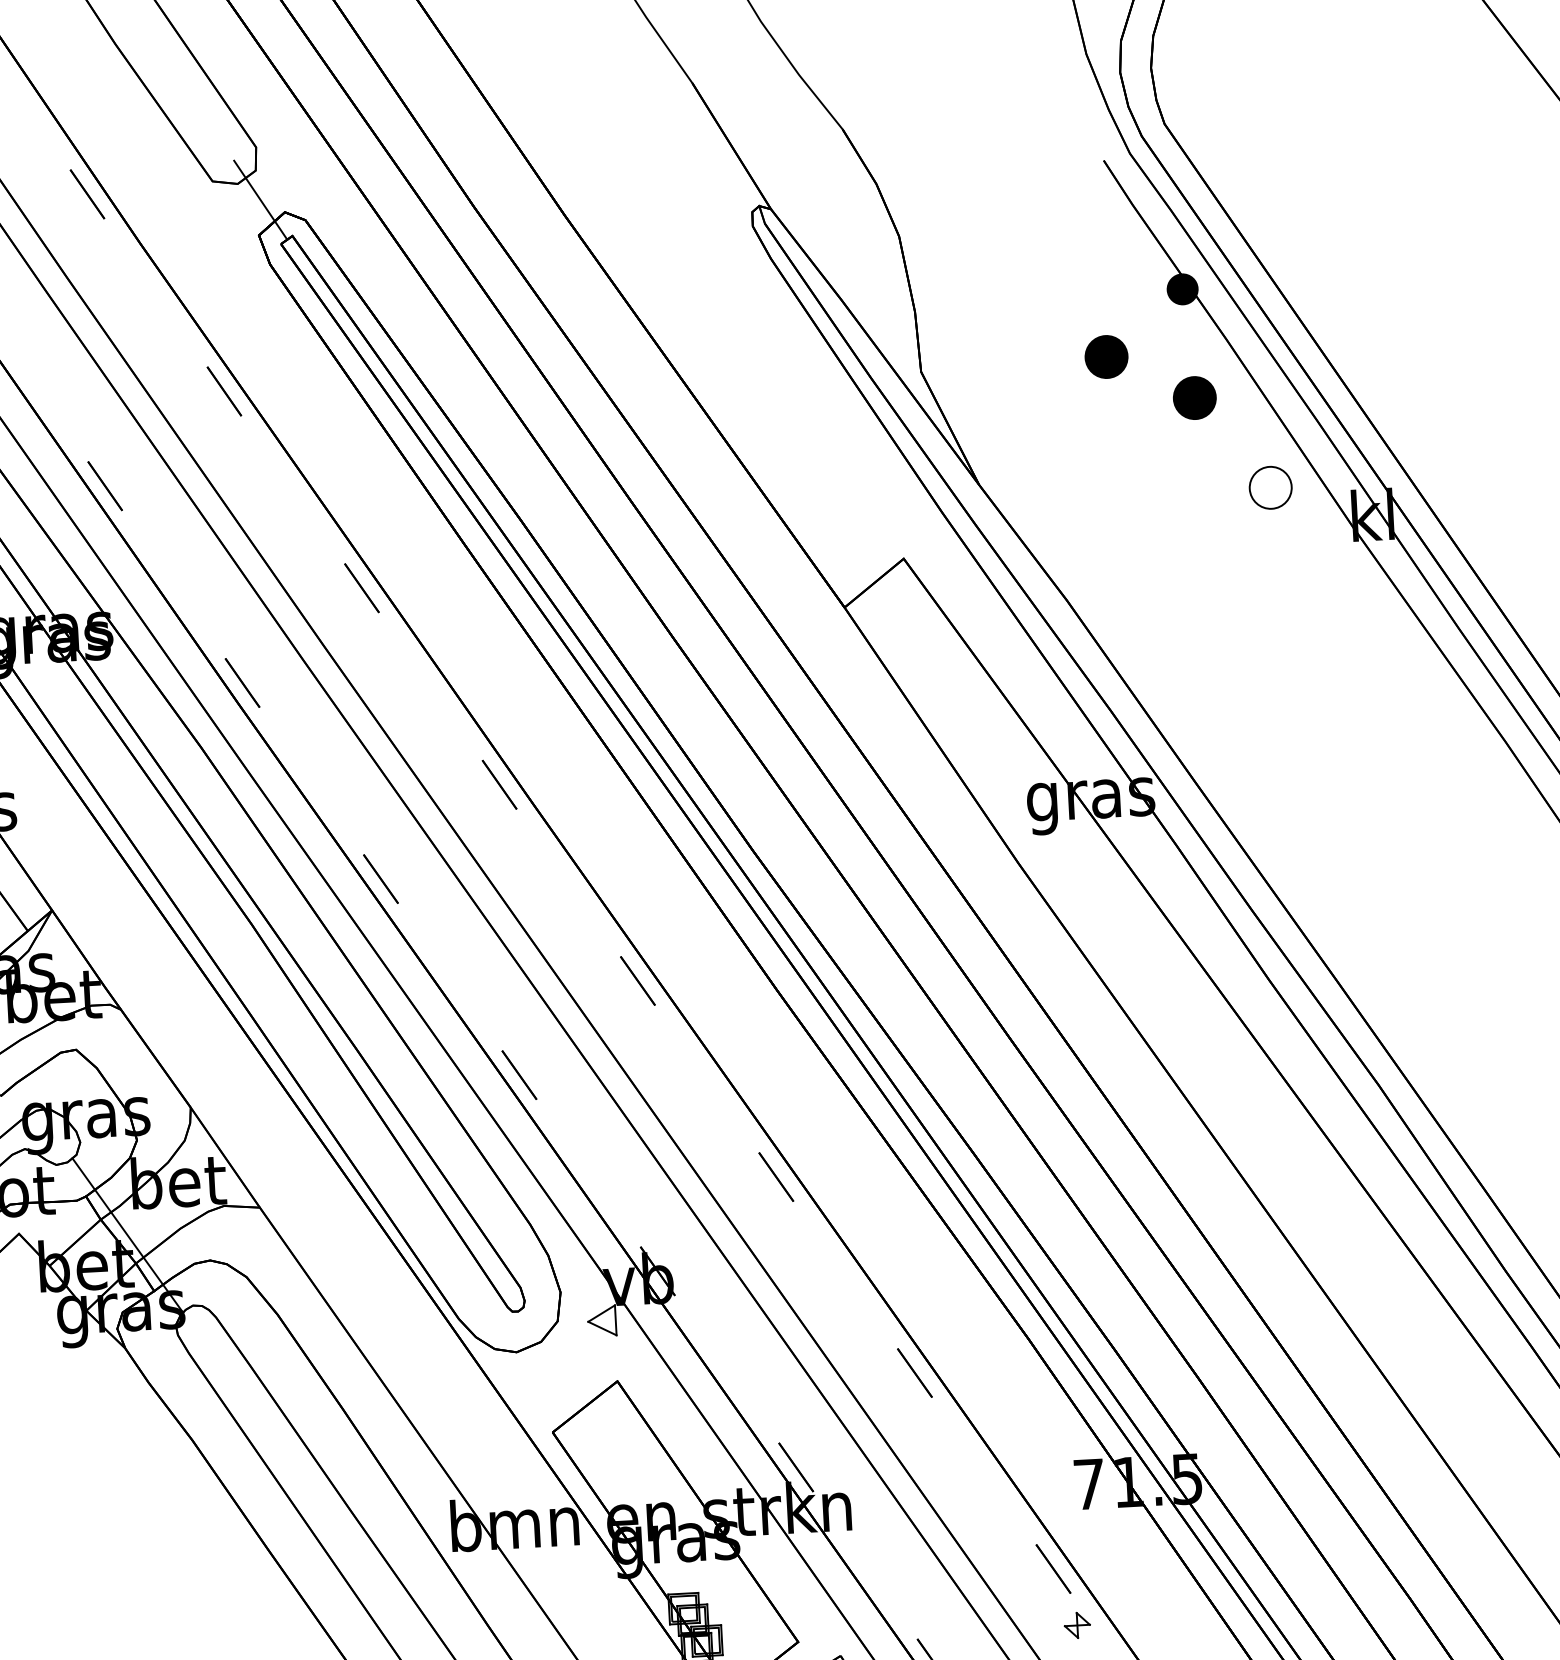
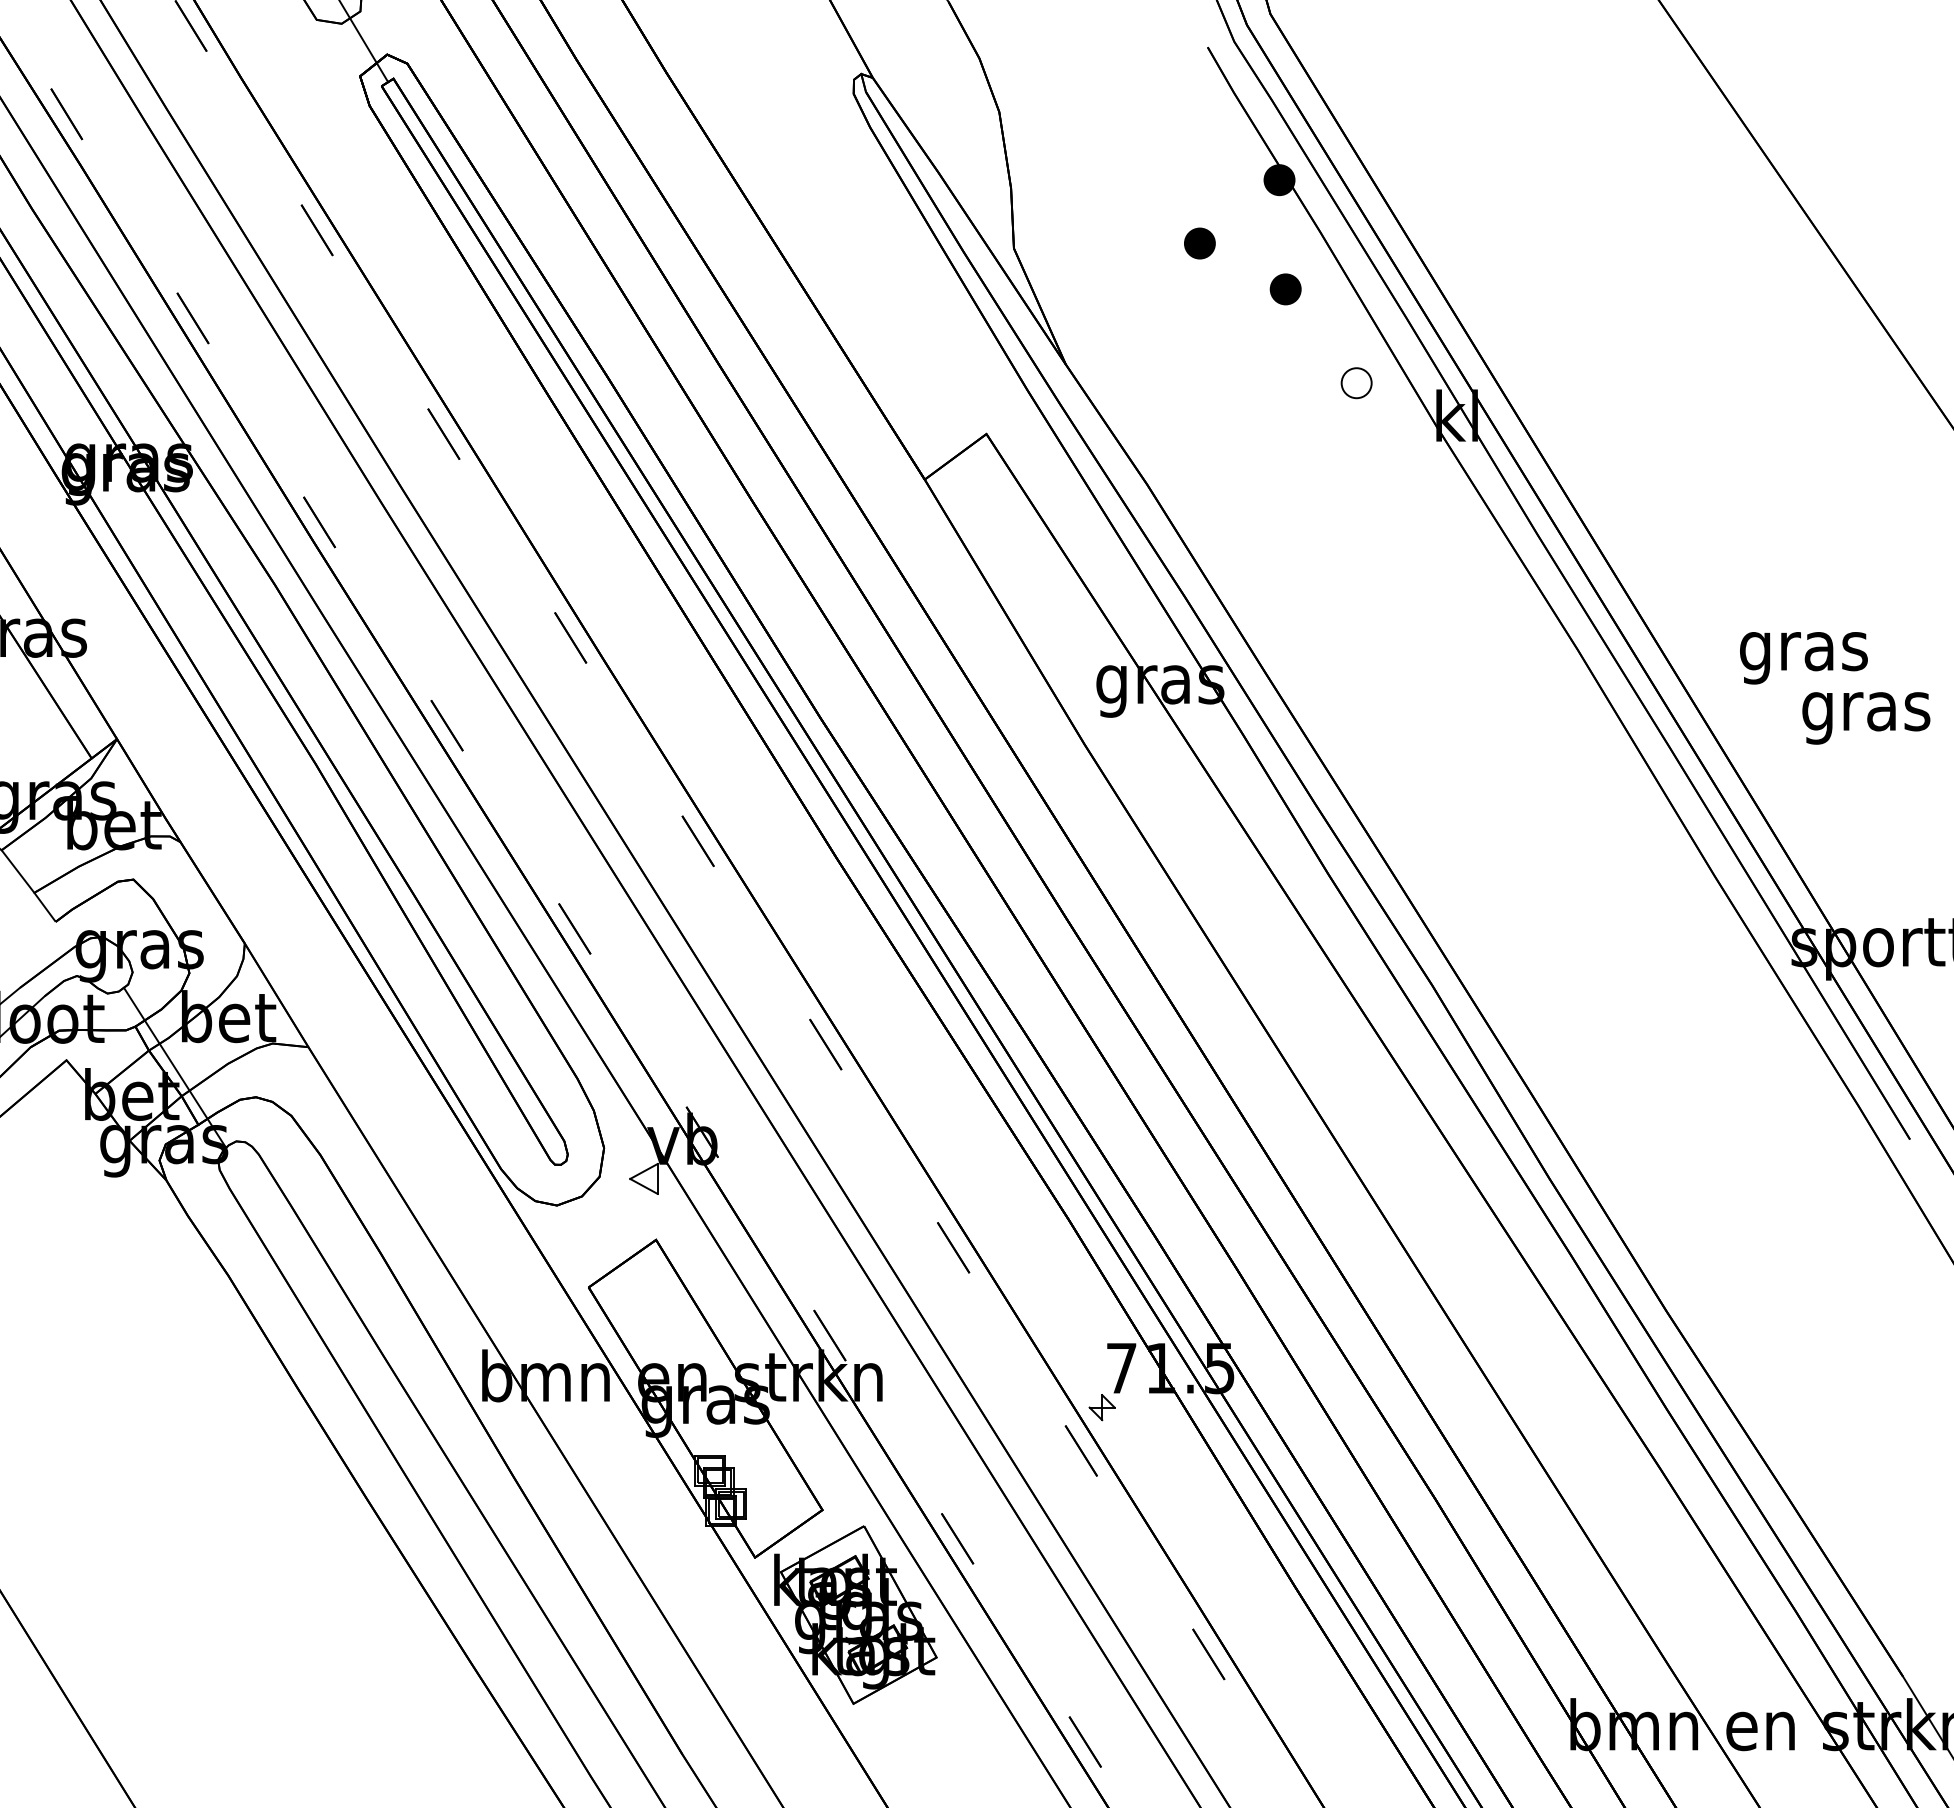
part: (1106, 356) -> (1199, 243), size x0.71
part: (1194, 398) -> (1285, 289), size x0.71
part: (1270, 488) -> (1356, 383), size x0.71
part: (1076, 1625) -> (1101, 1407), moved

